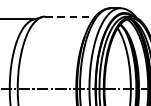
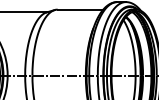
line: (70, 16) -> (80, 9), dashed -> solid

